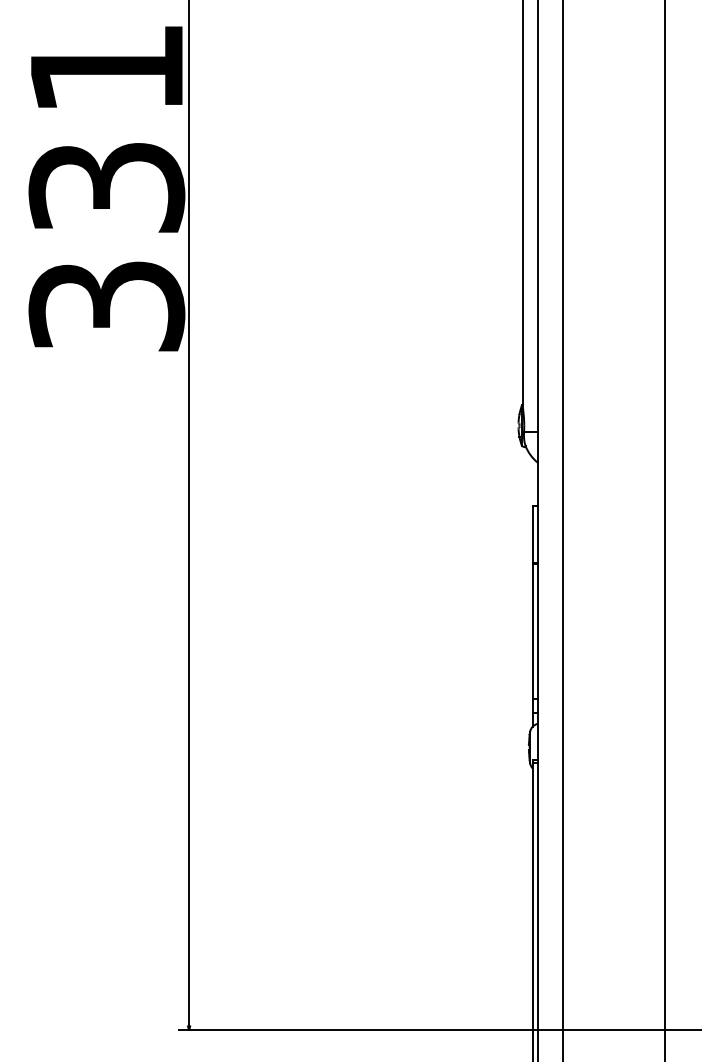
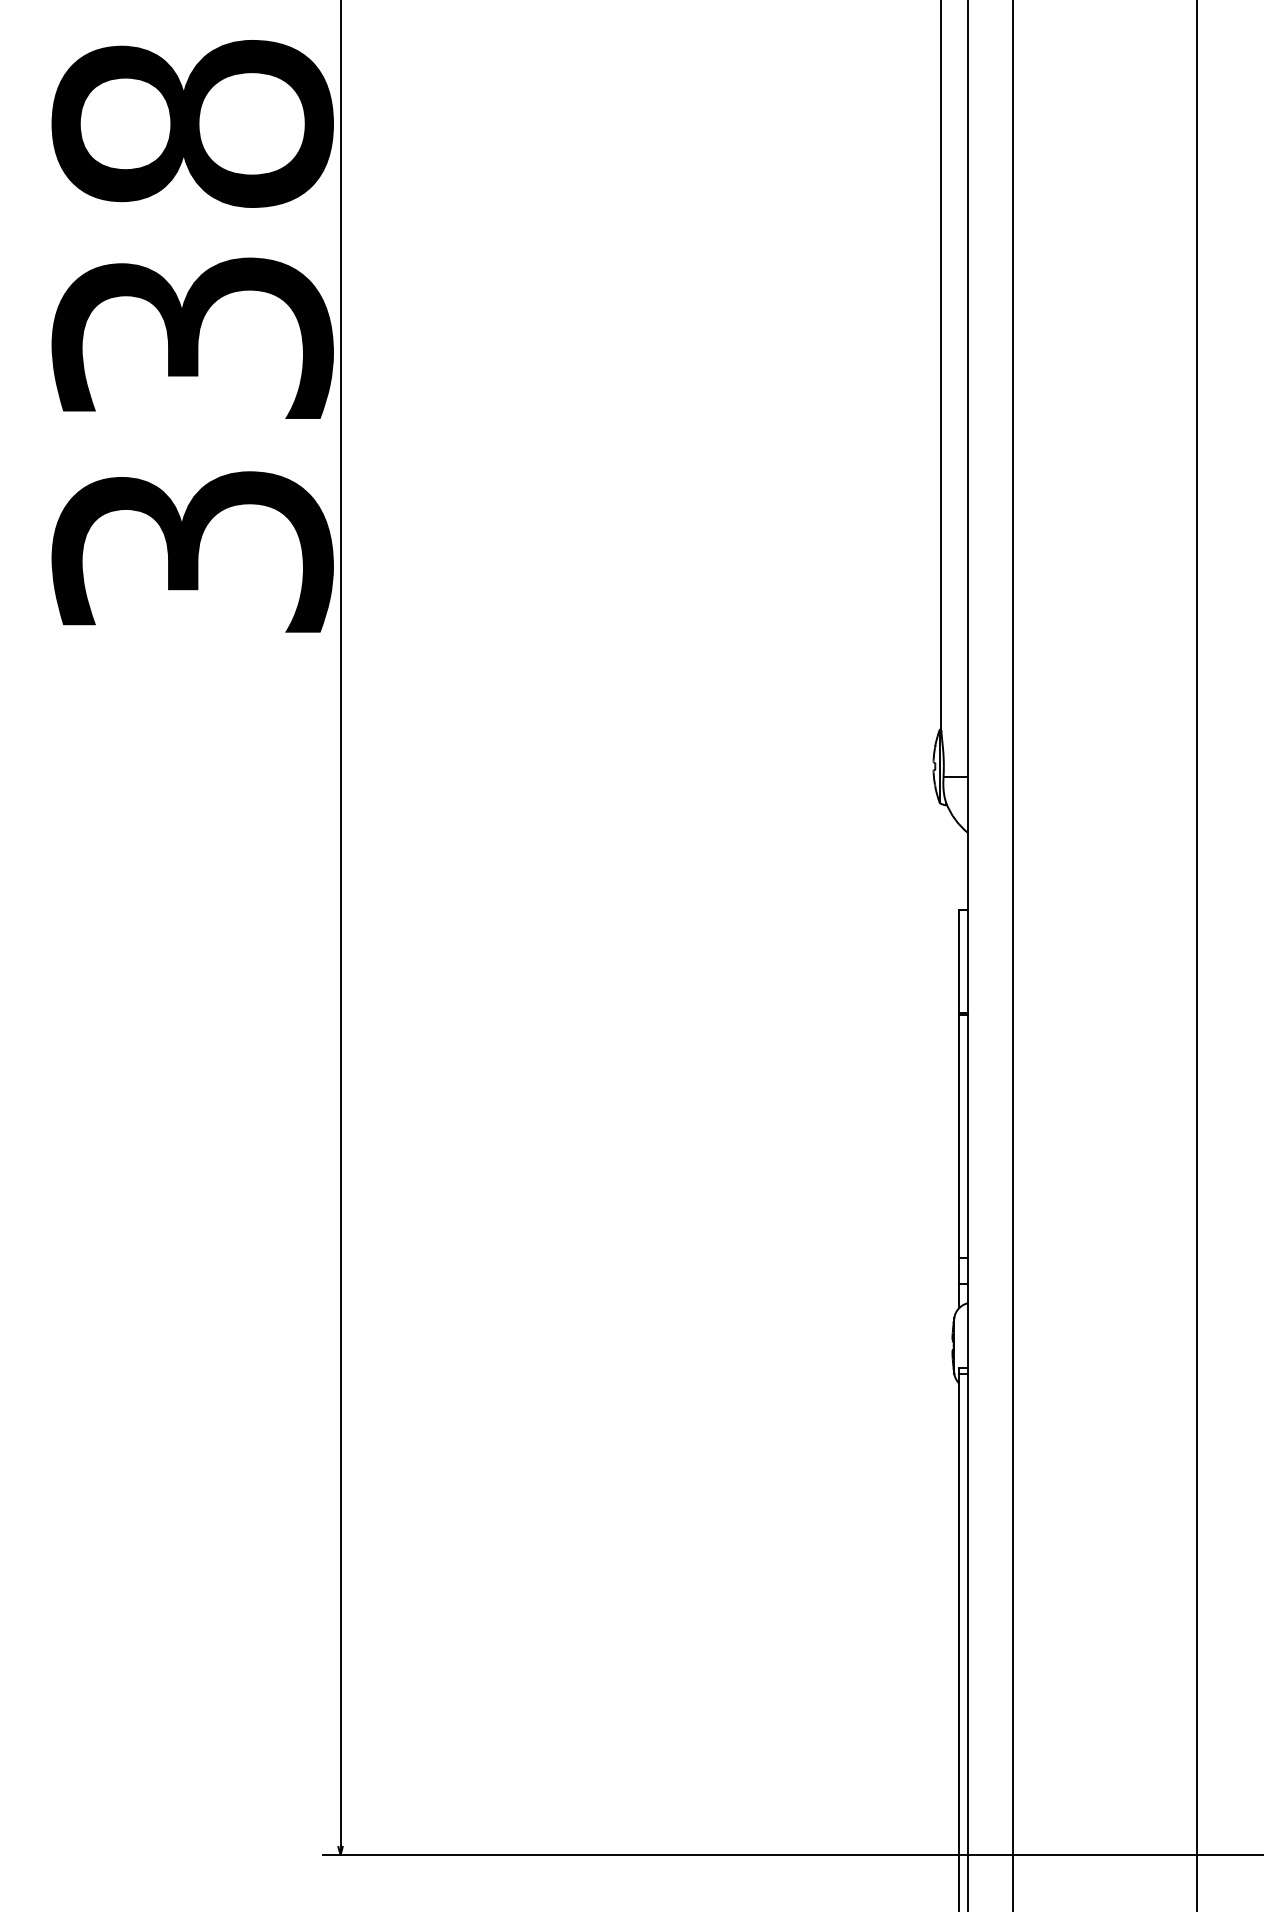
text: (106, 68) -> (191, 123), 331 -> 338

